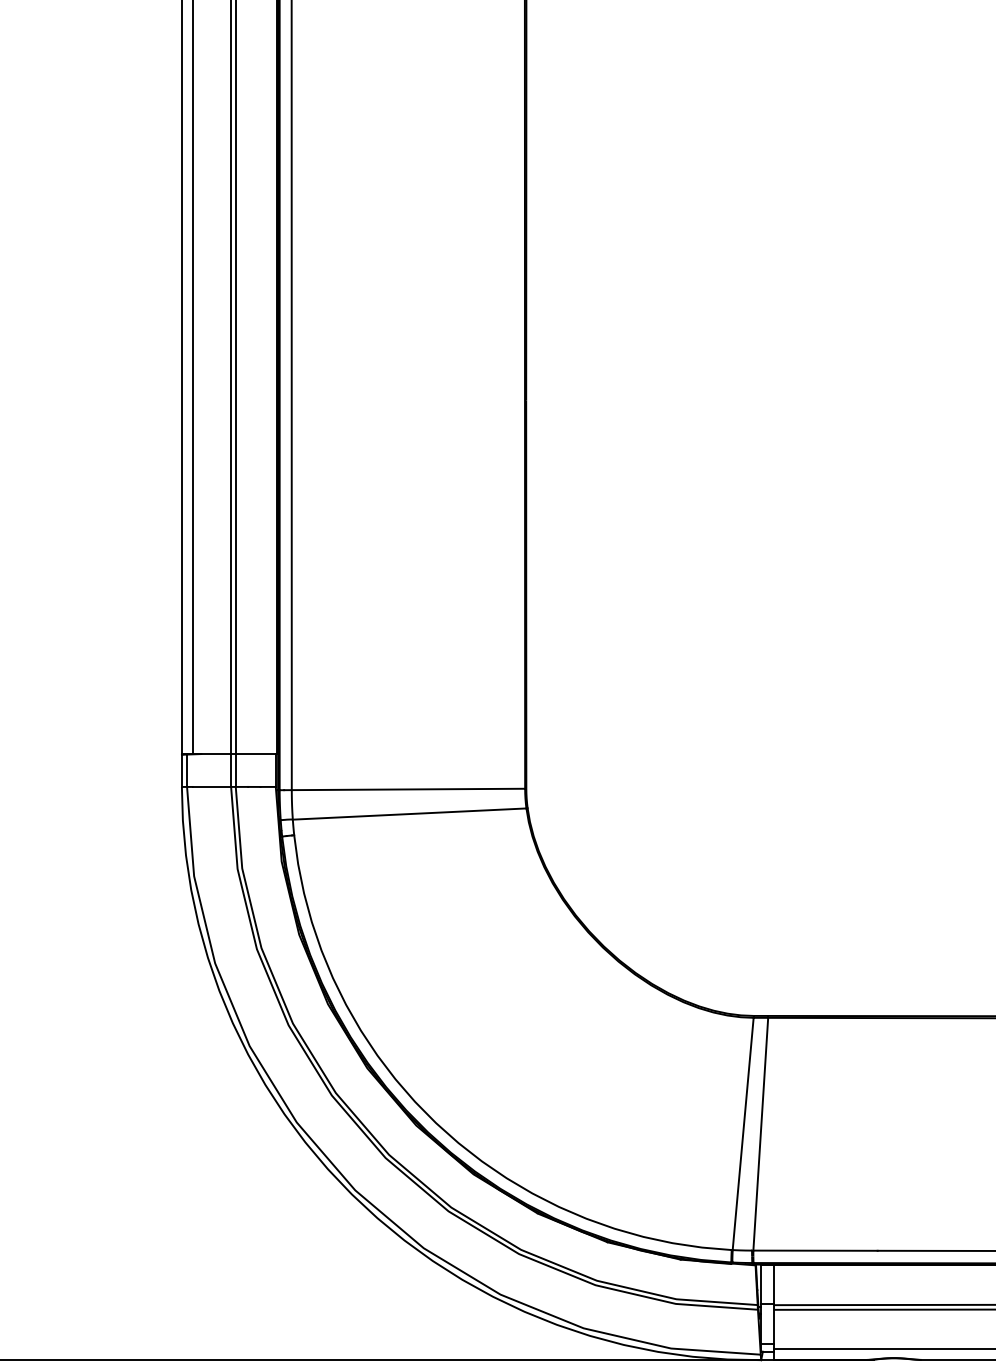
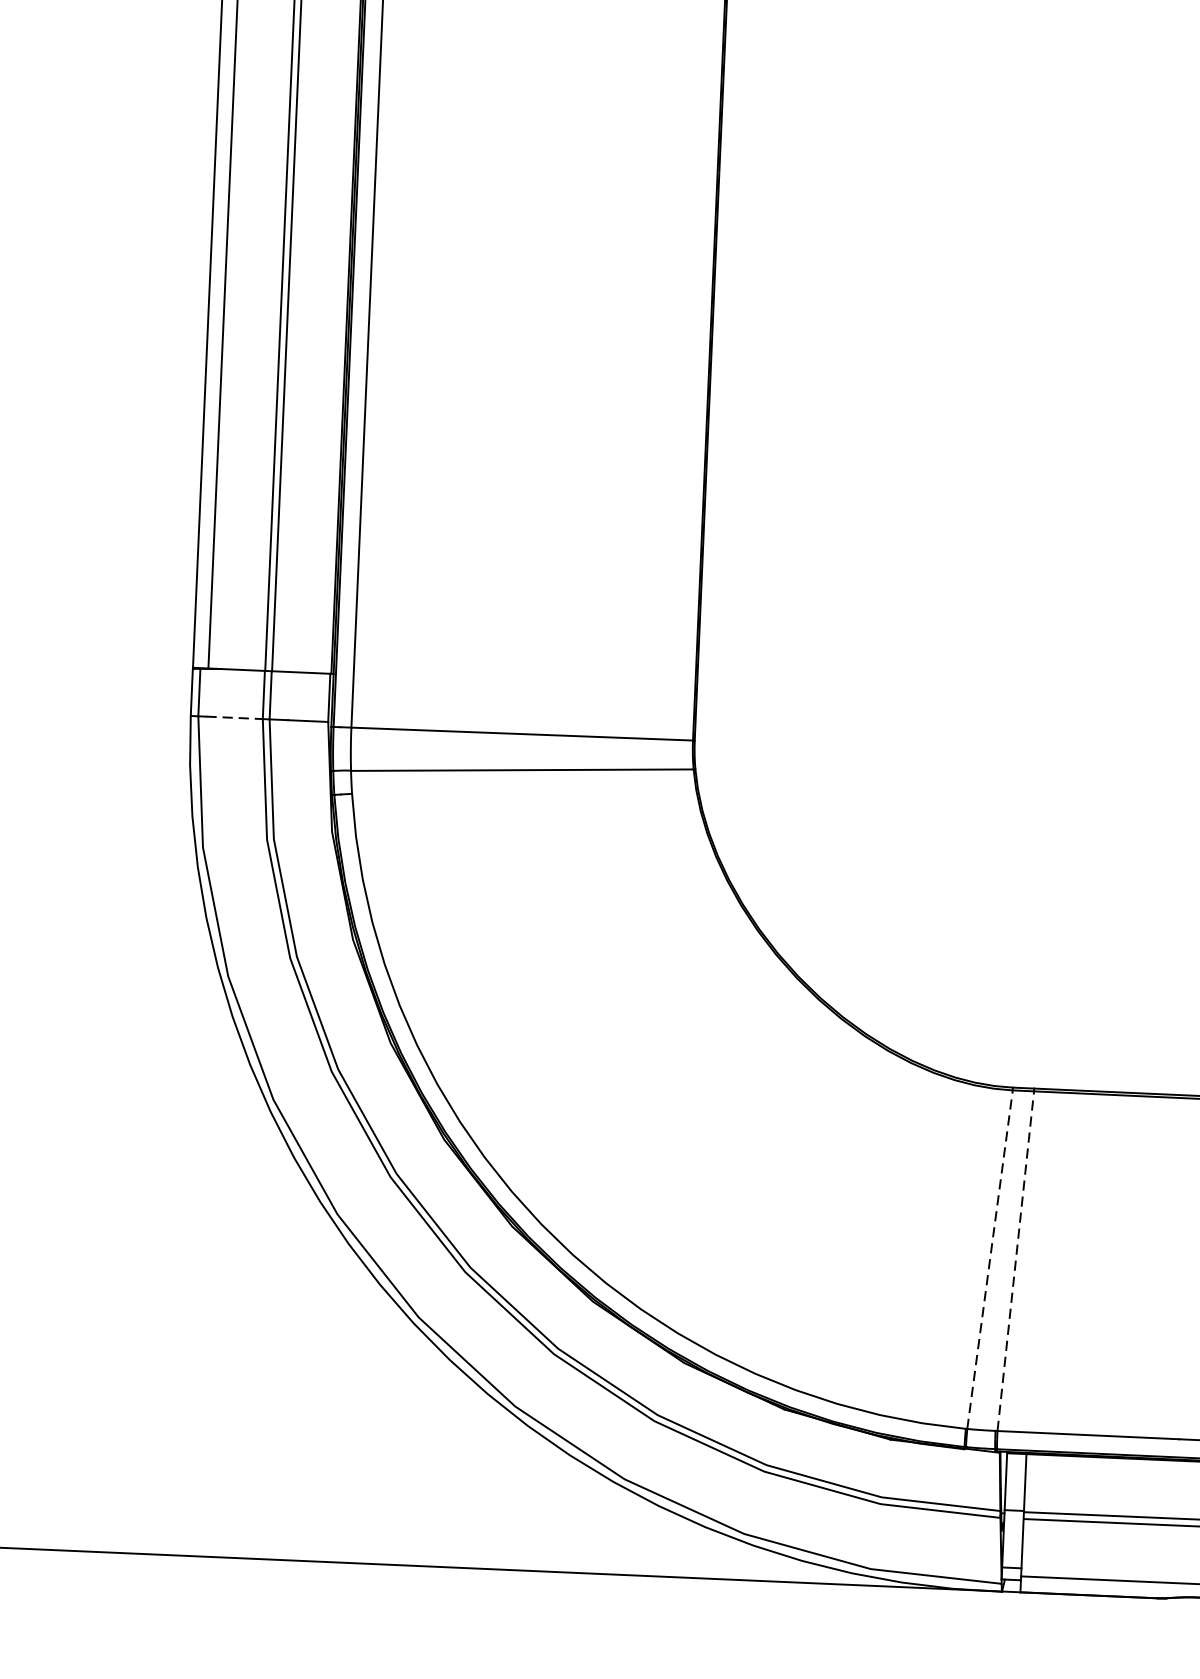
line: (212, 786) -> (235, 717), solid -> dashed
line: (743, 1133) -> (990, 1259), solid -> dashed
line: (760, 1134) -> (1015, 1261), solid -> dashed

